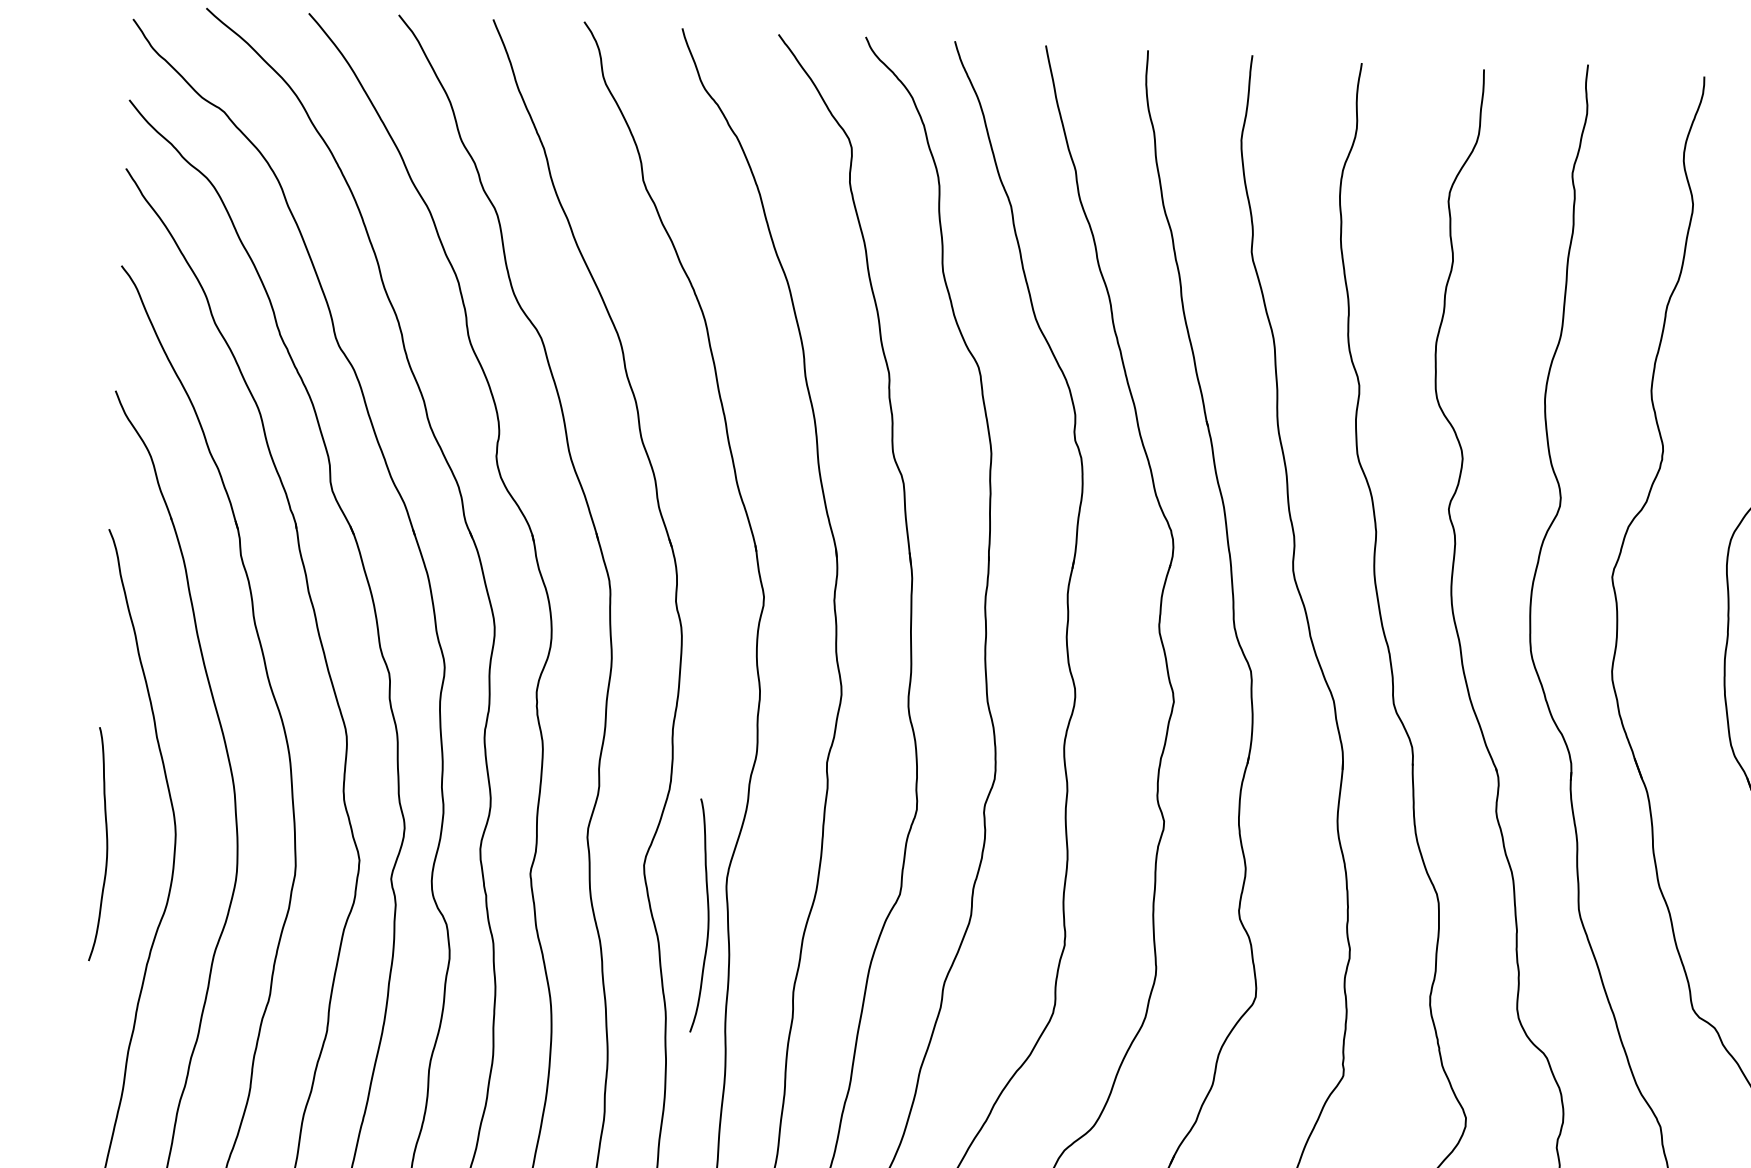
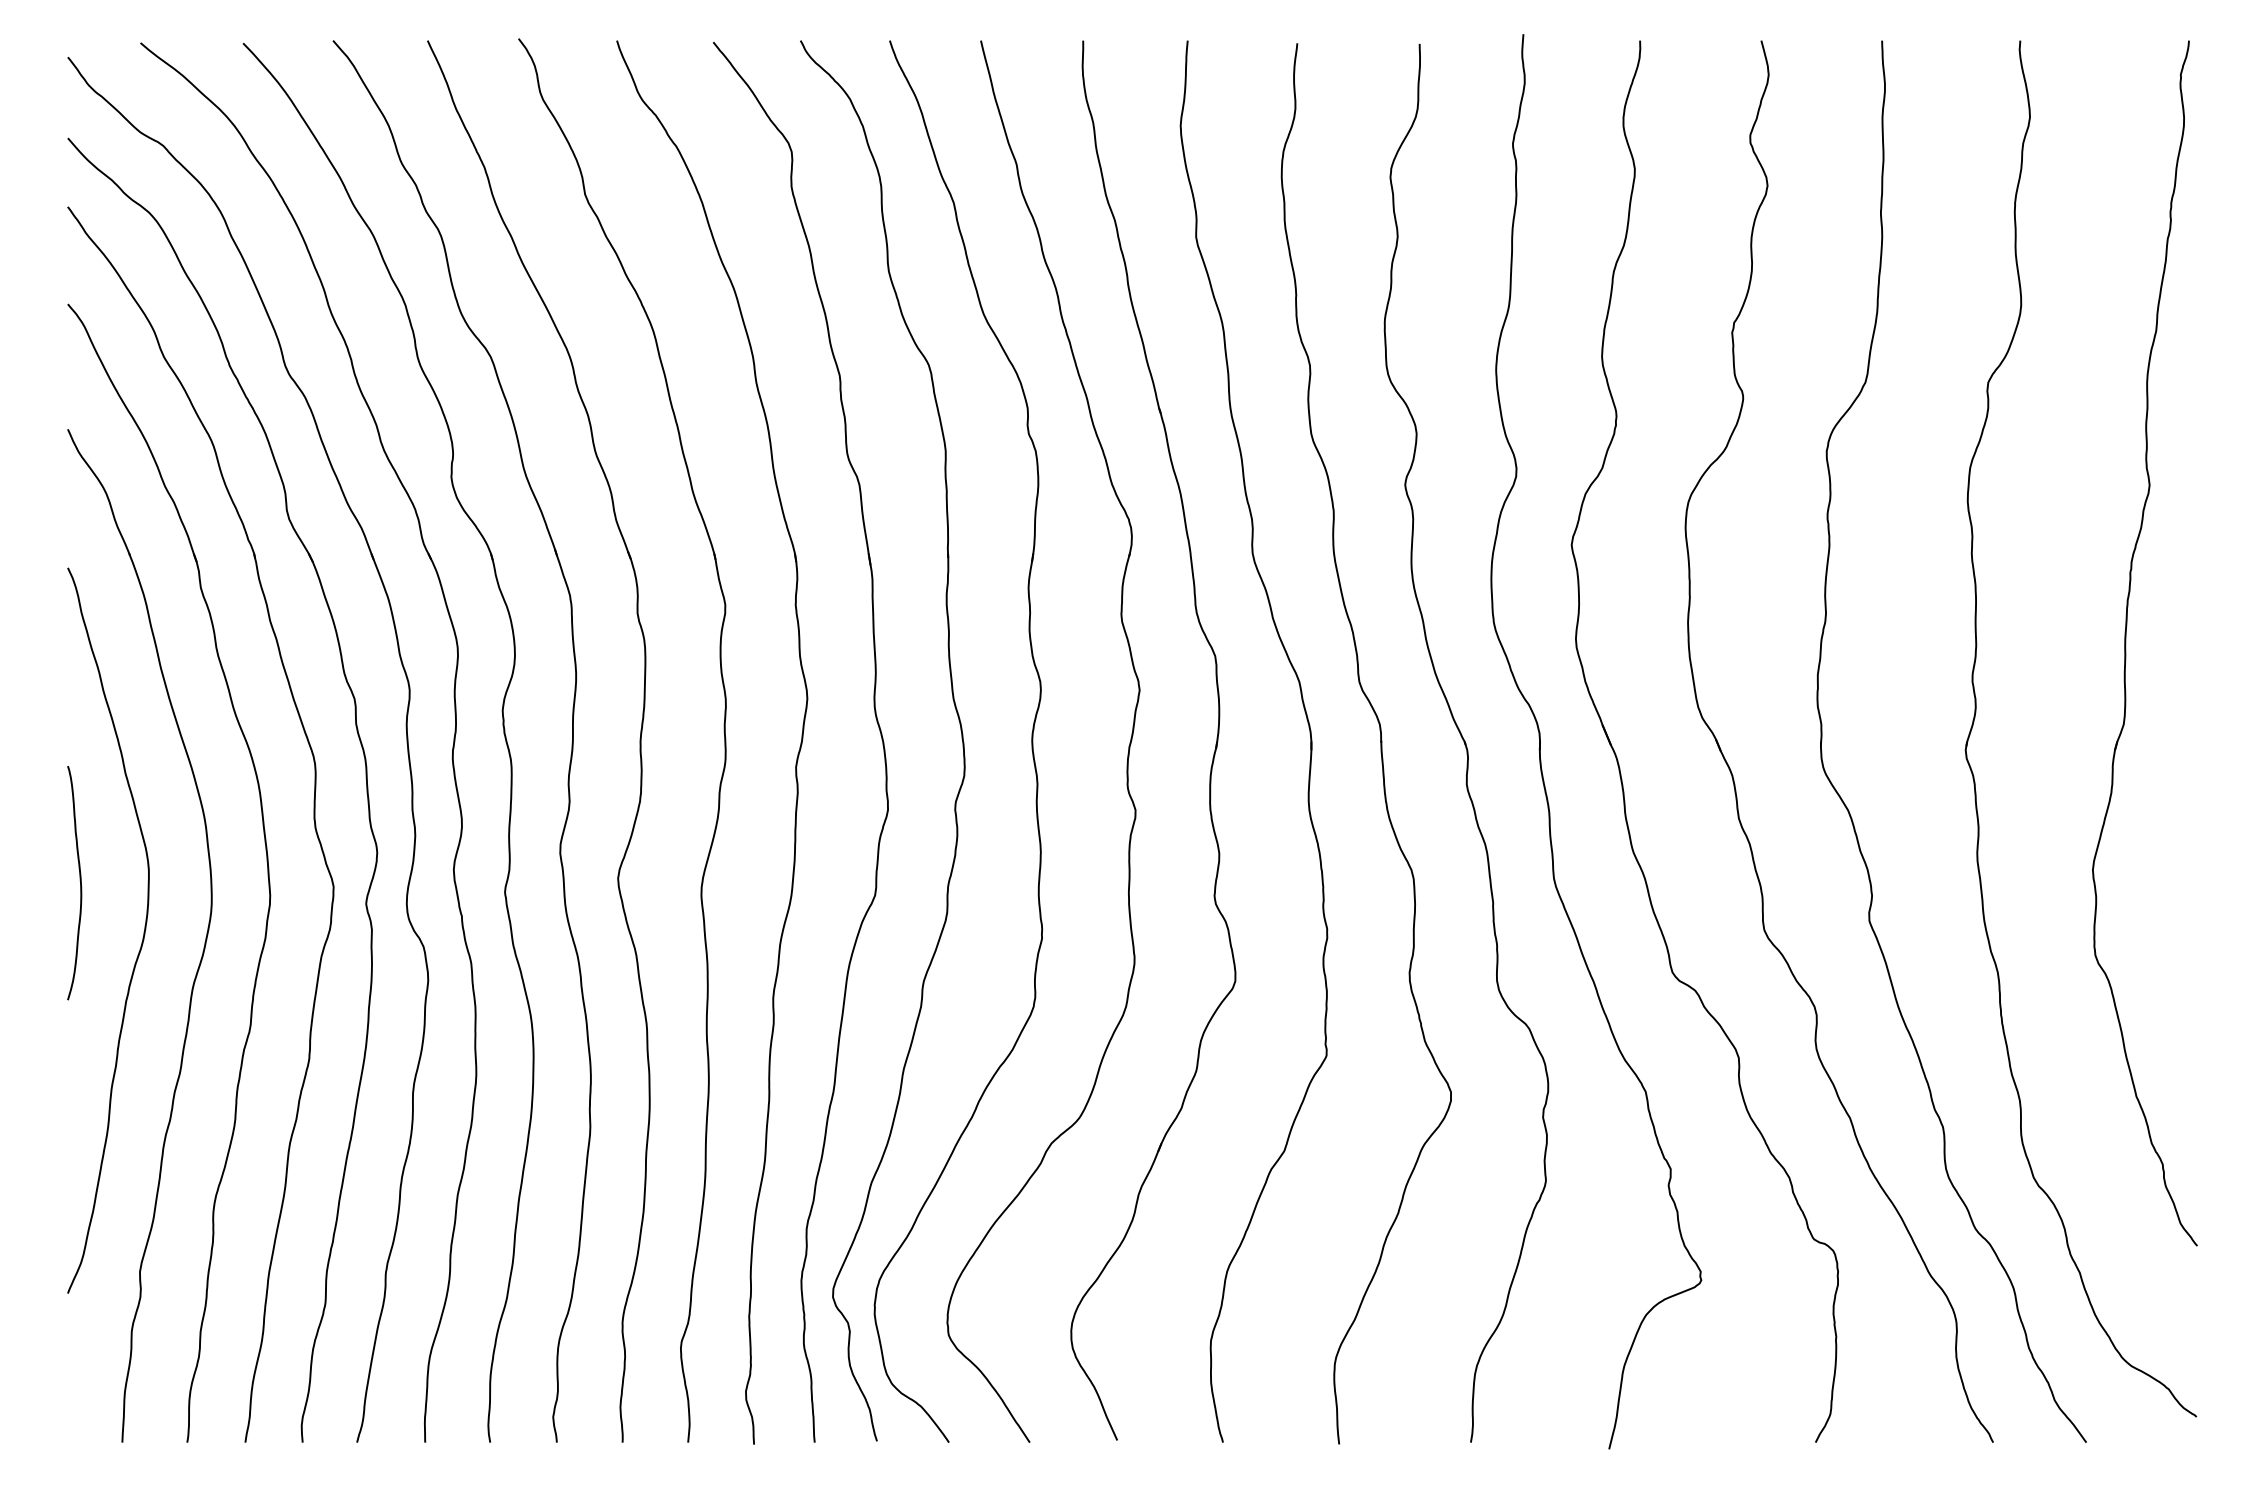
curve: (707, 913) -> (683, 923), removed

